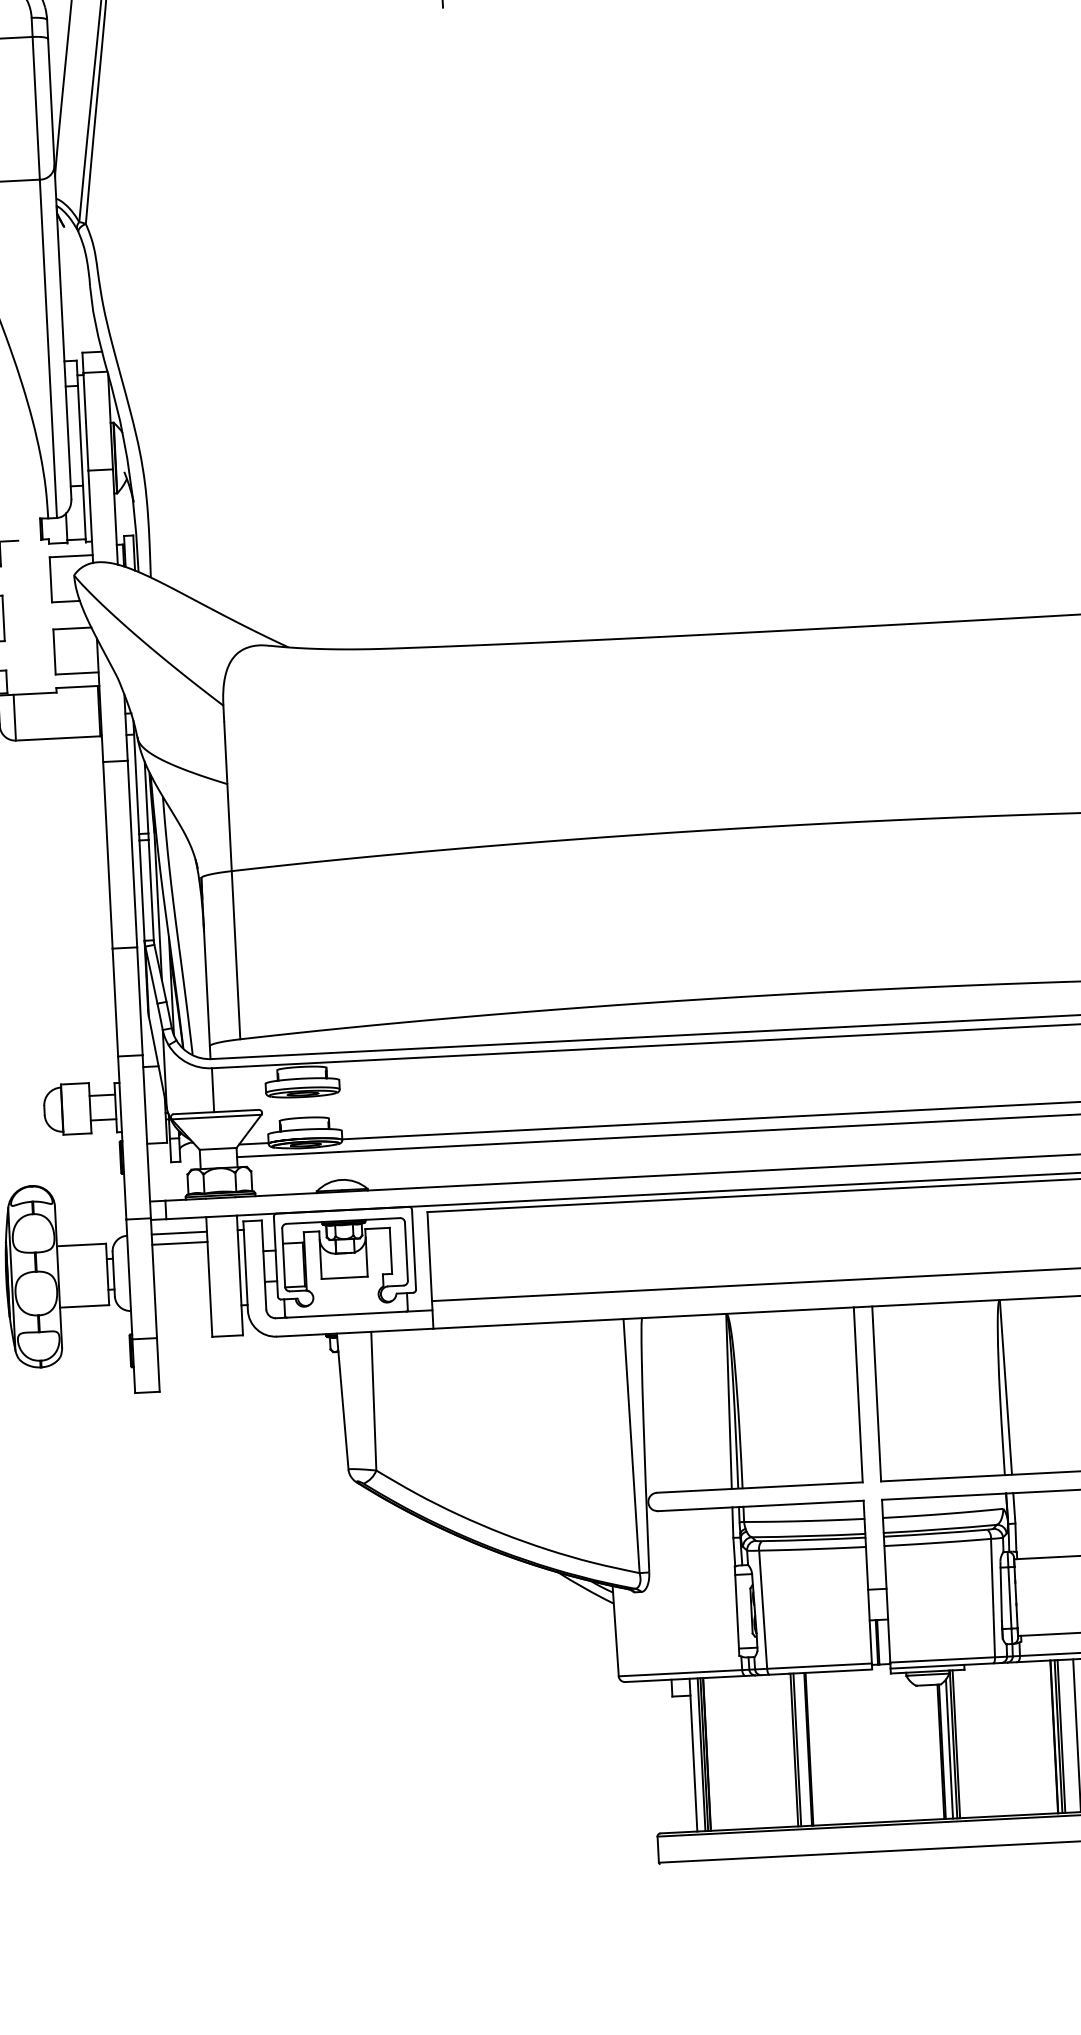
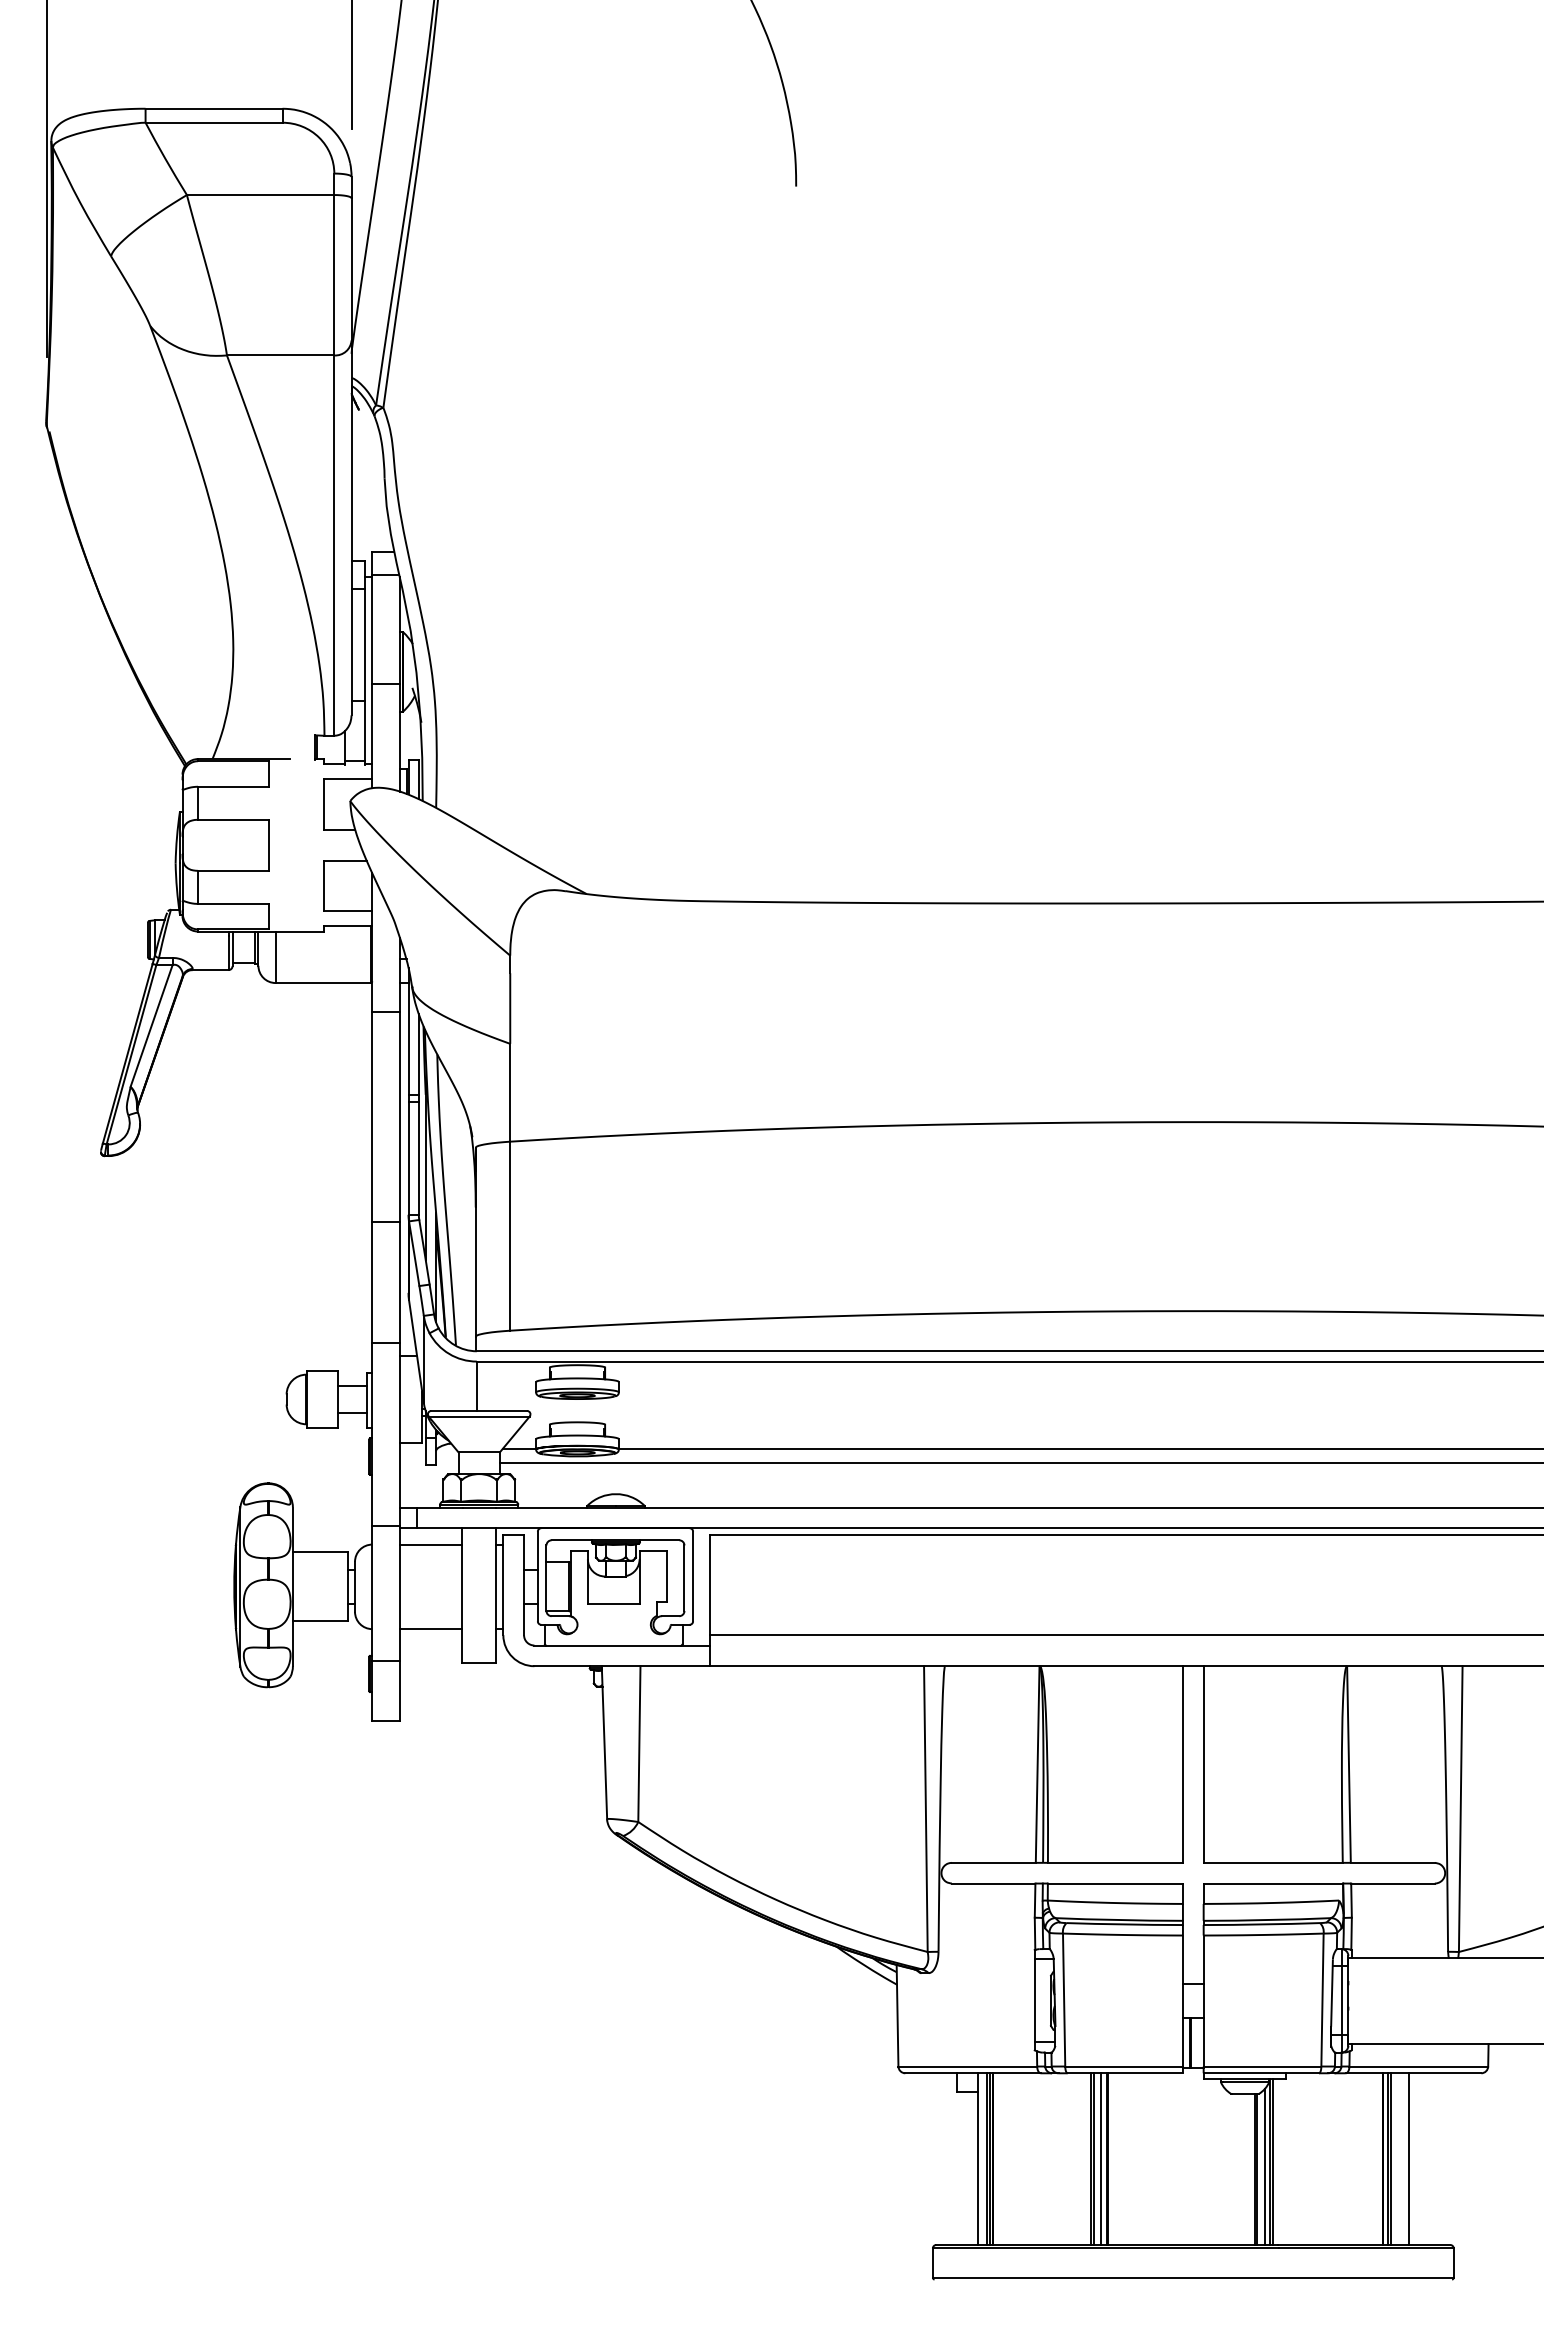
line: (179, 1243) -> (430, 1629), moved
line: (802, 1749) -> (1100, 2159), added

